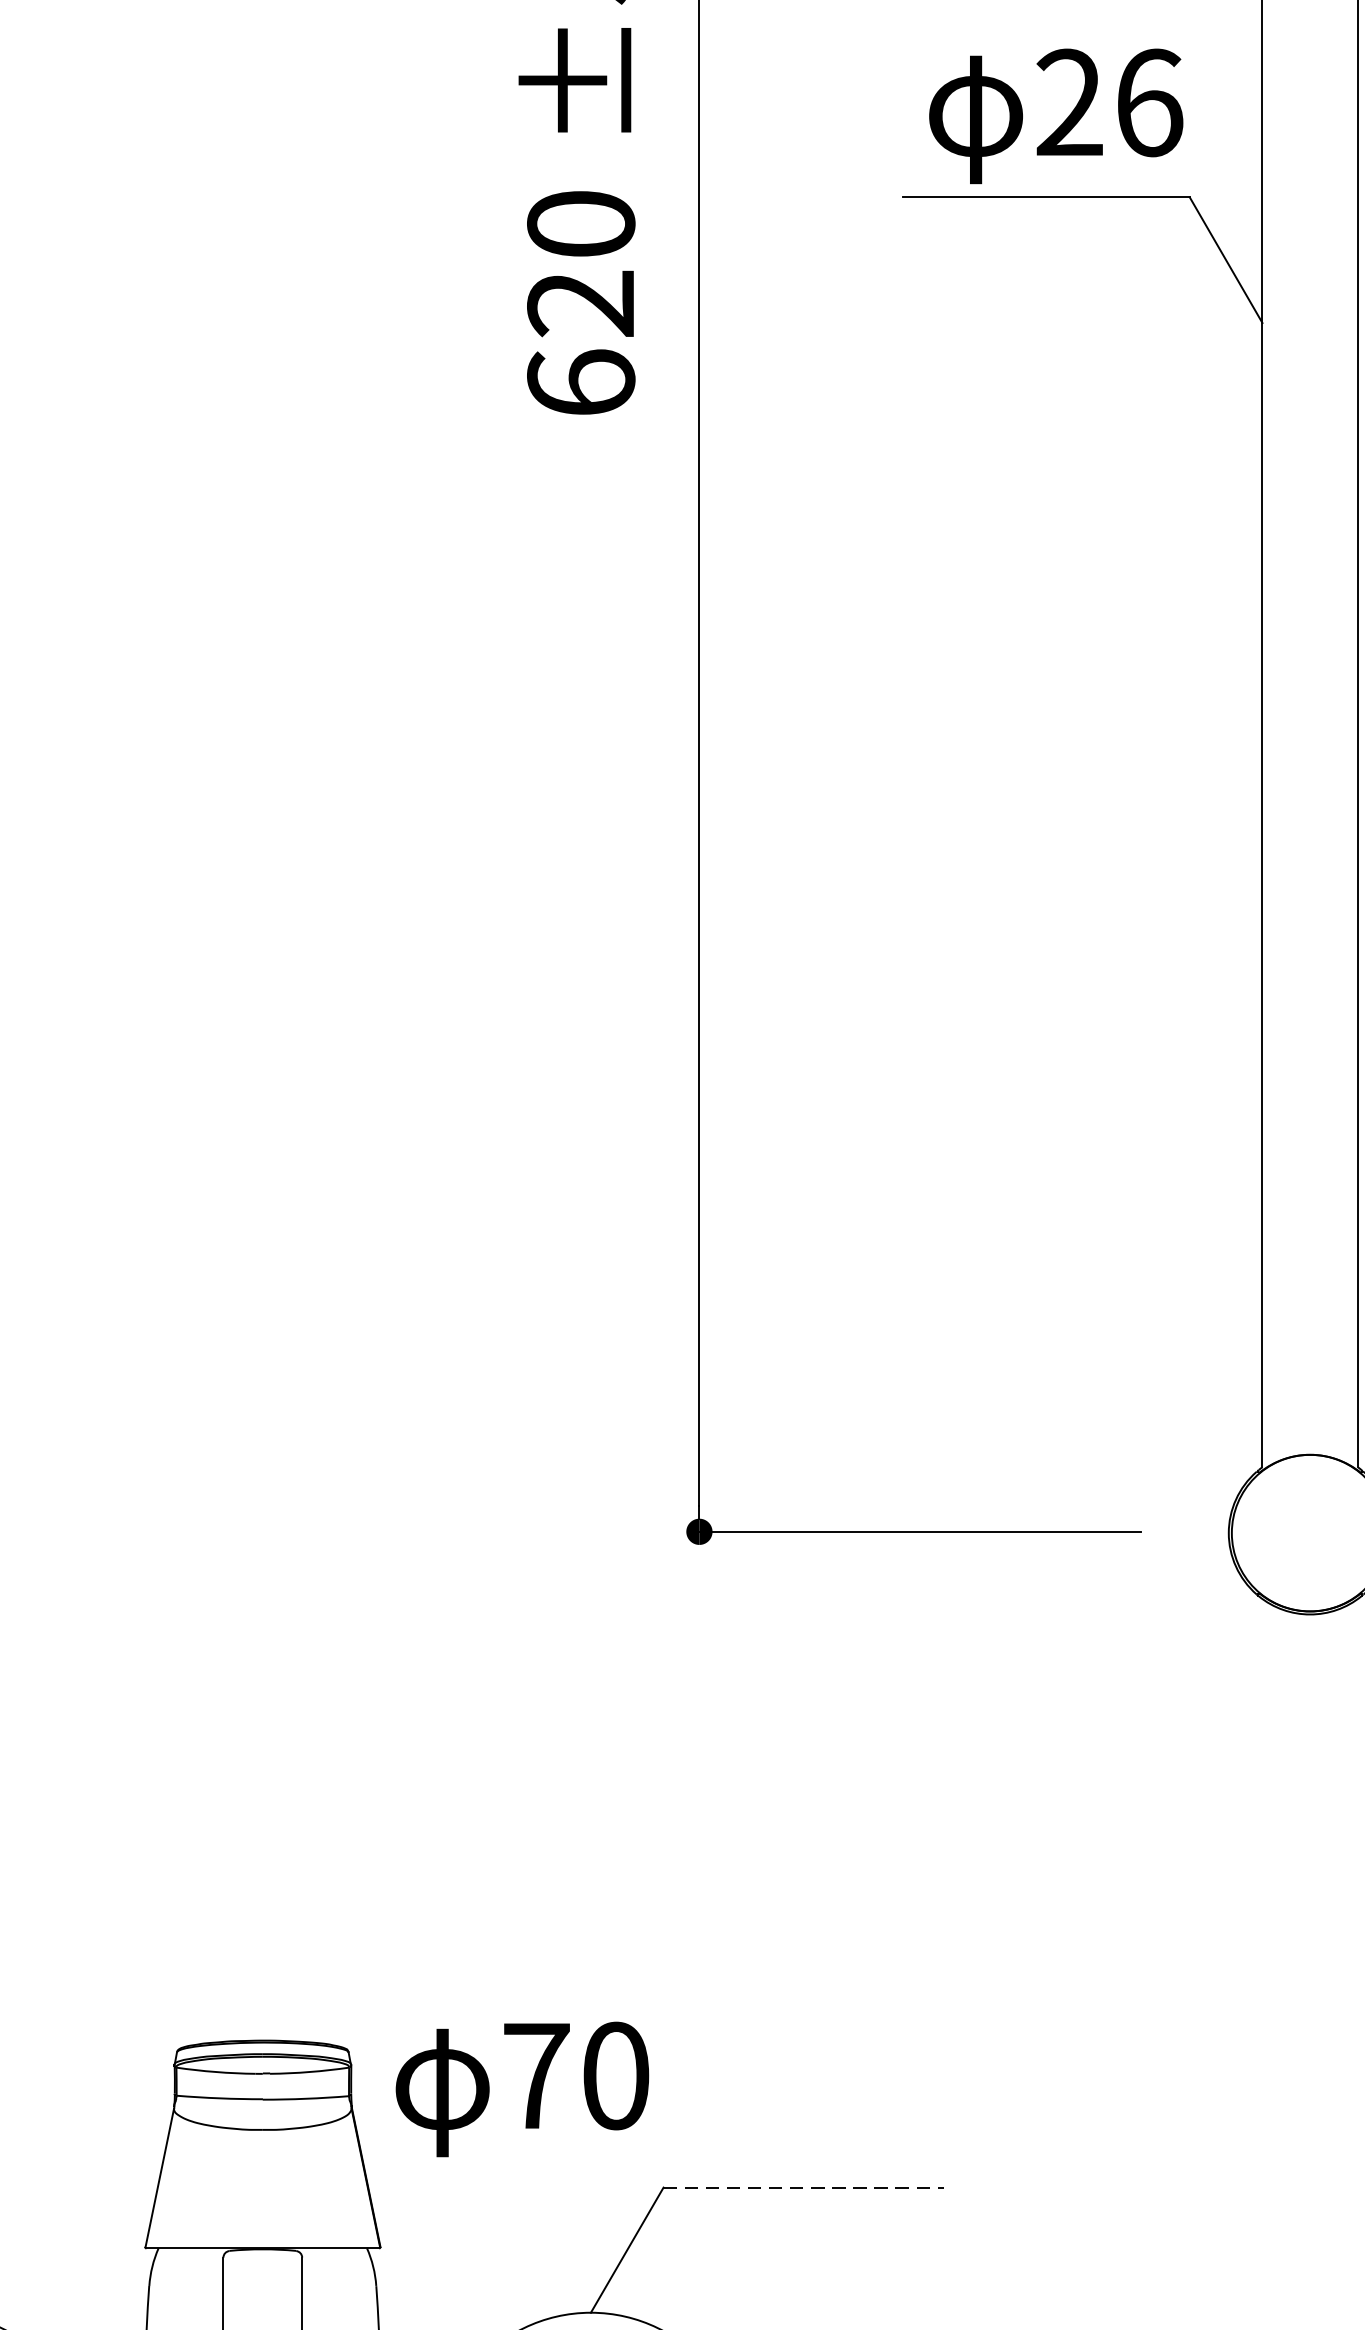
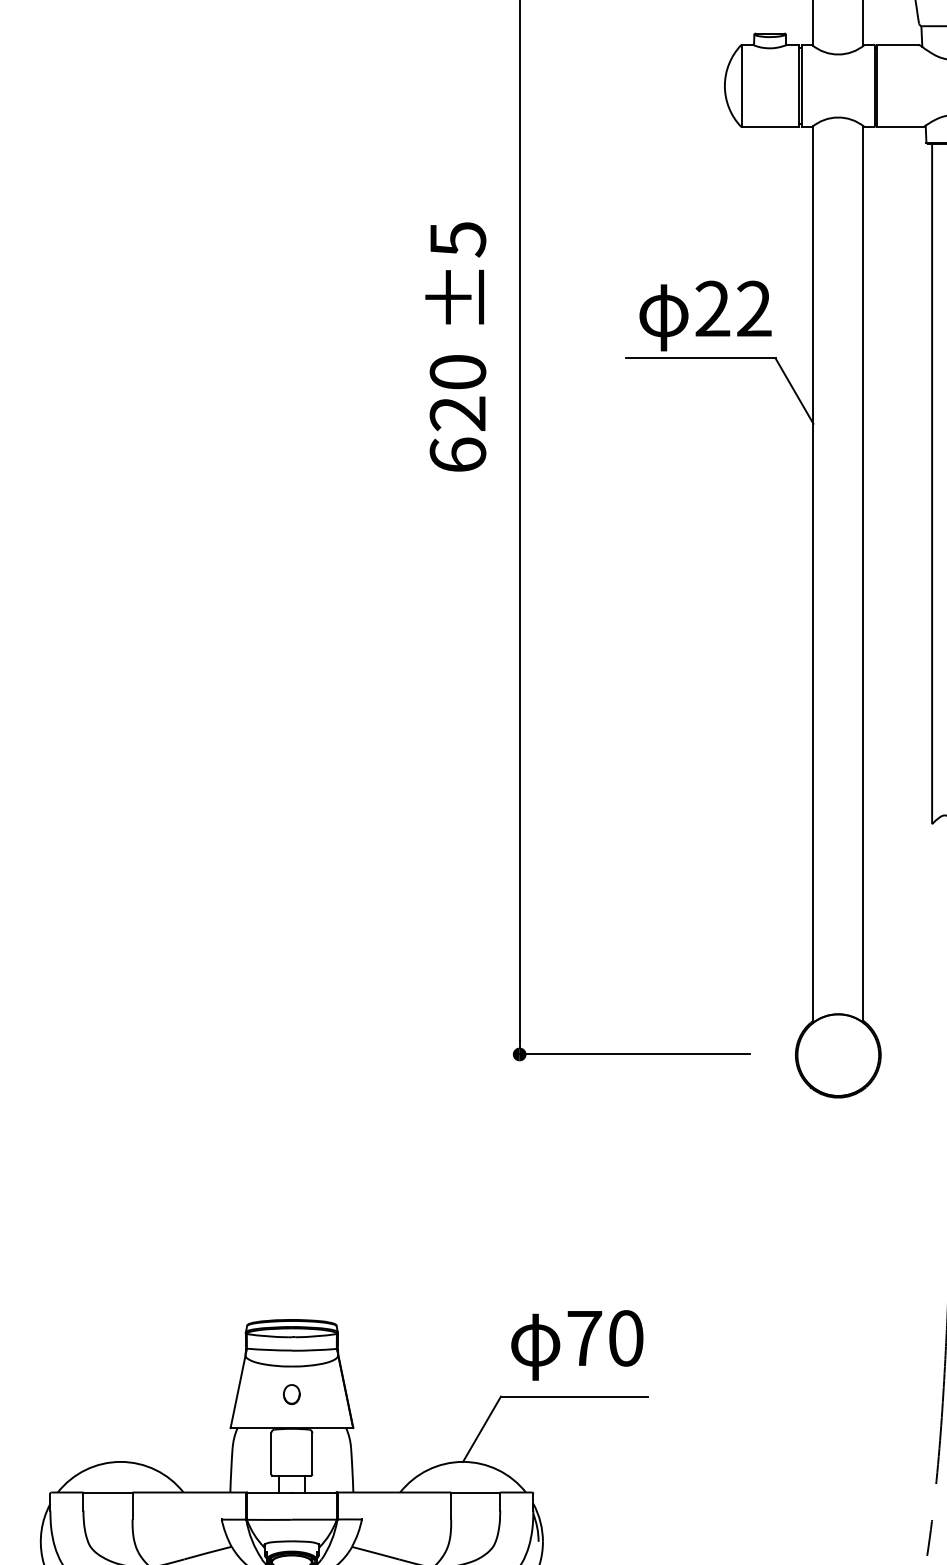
text: (1149, 101) -> (754, 308), 26 -> 22
text: (522, 2089) -> (577, 1345), moved
part: (262, 2183) -> (291, 1394), added
line: (804, 2187) -> (574, 1396), dashed -> solid

